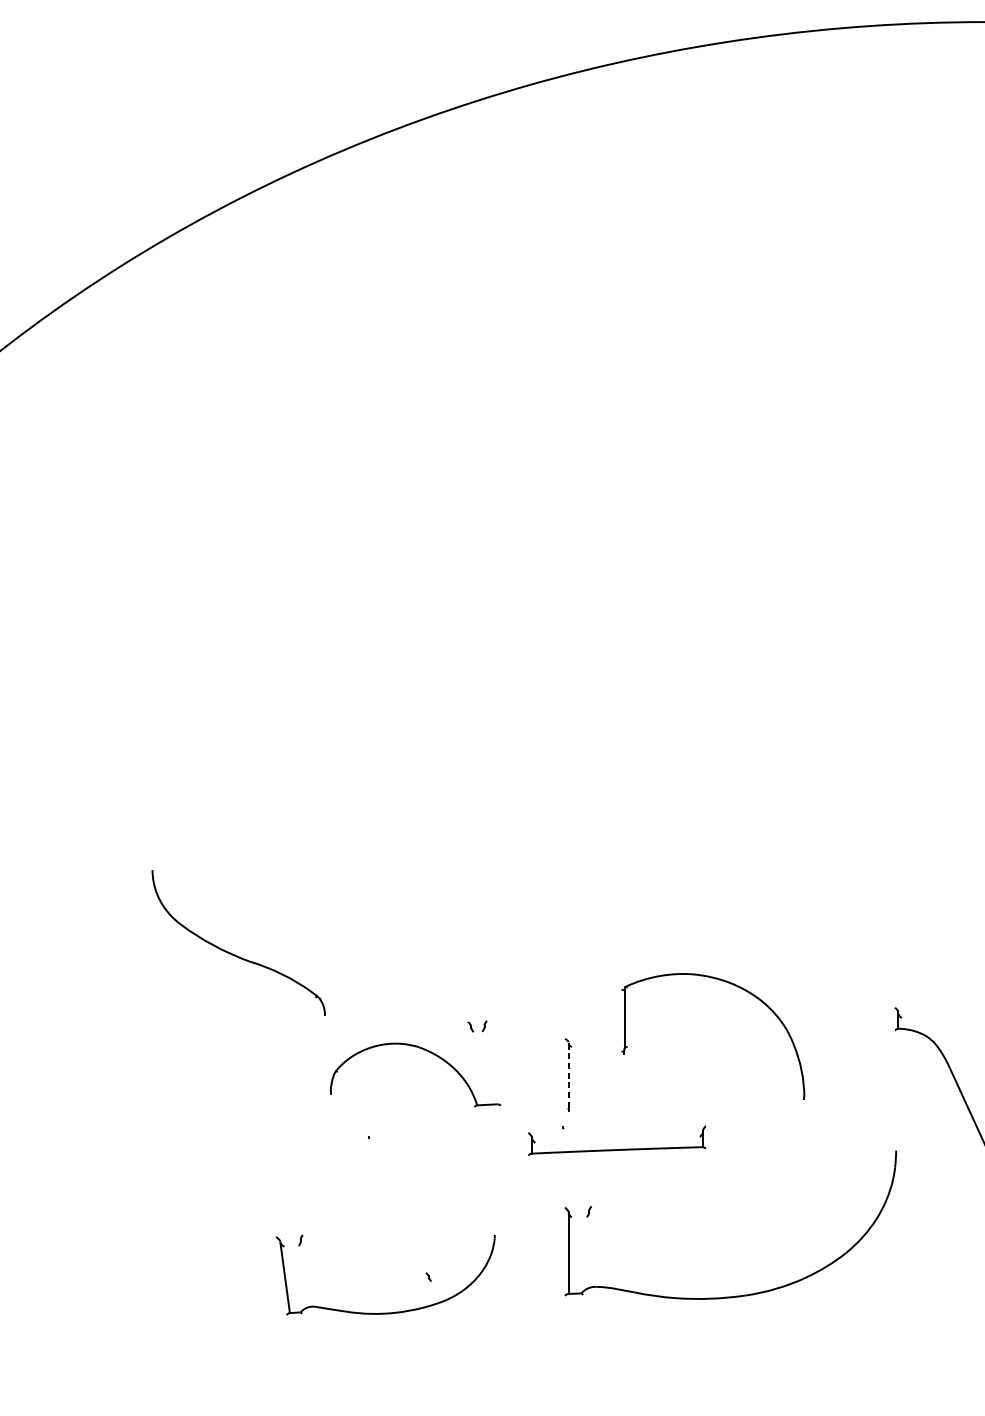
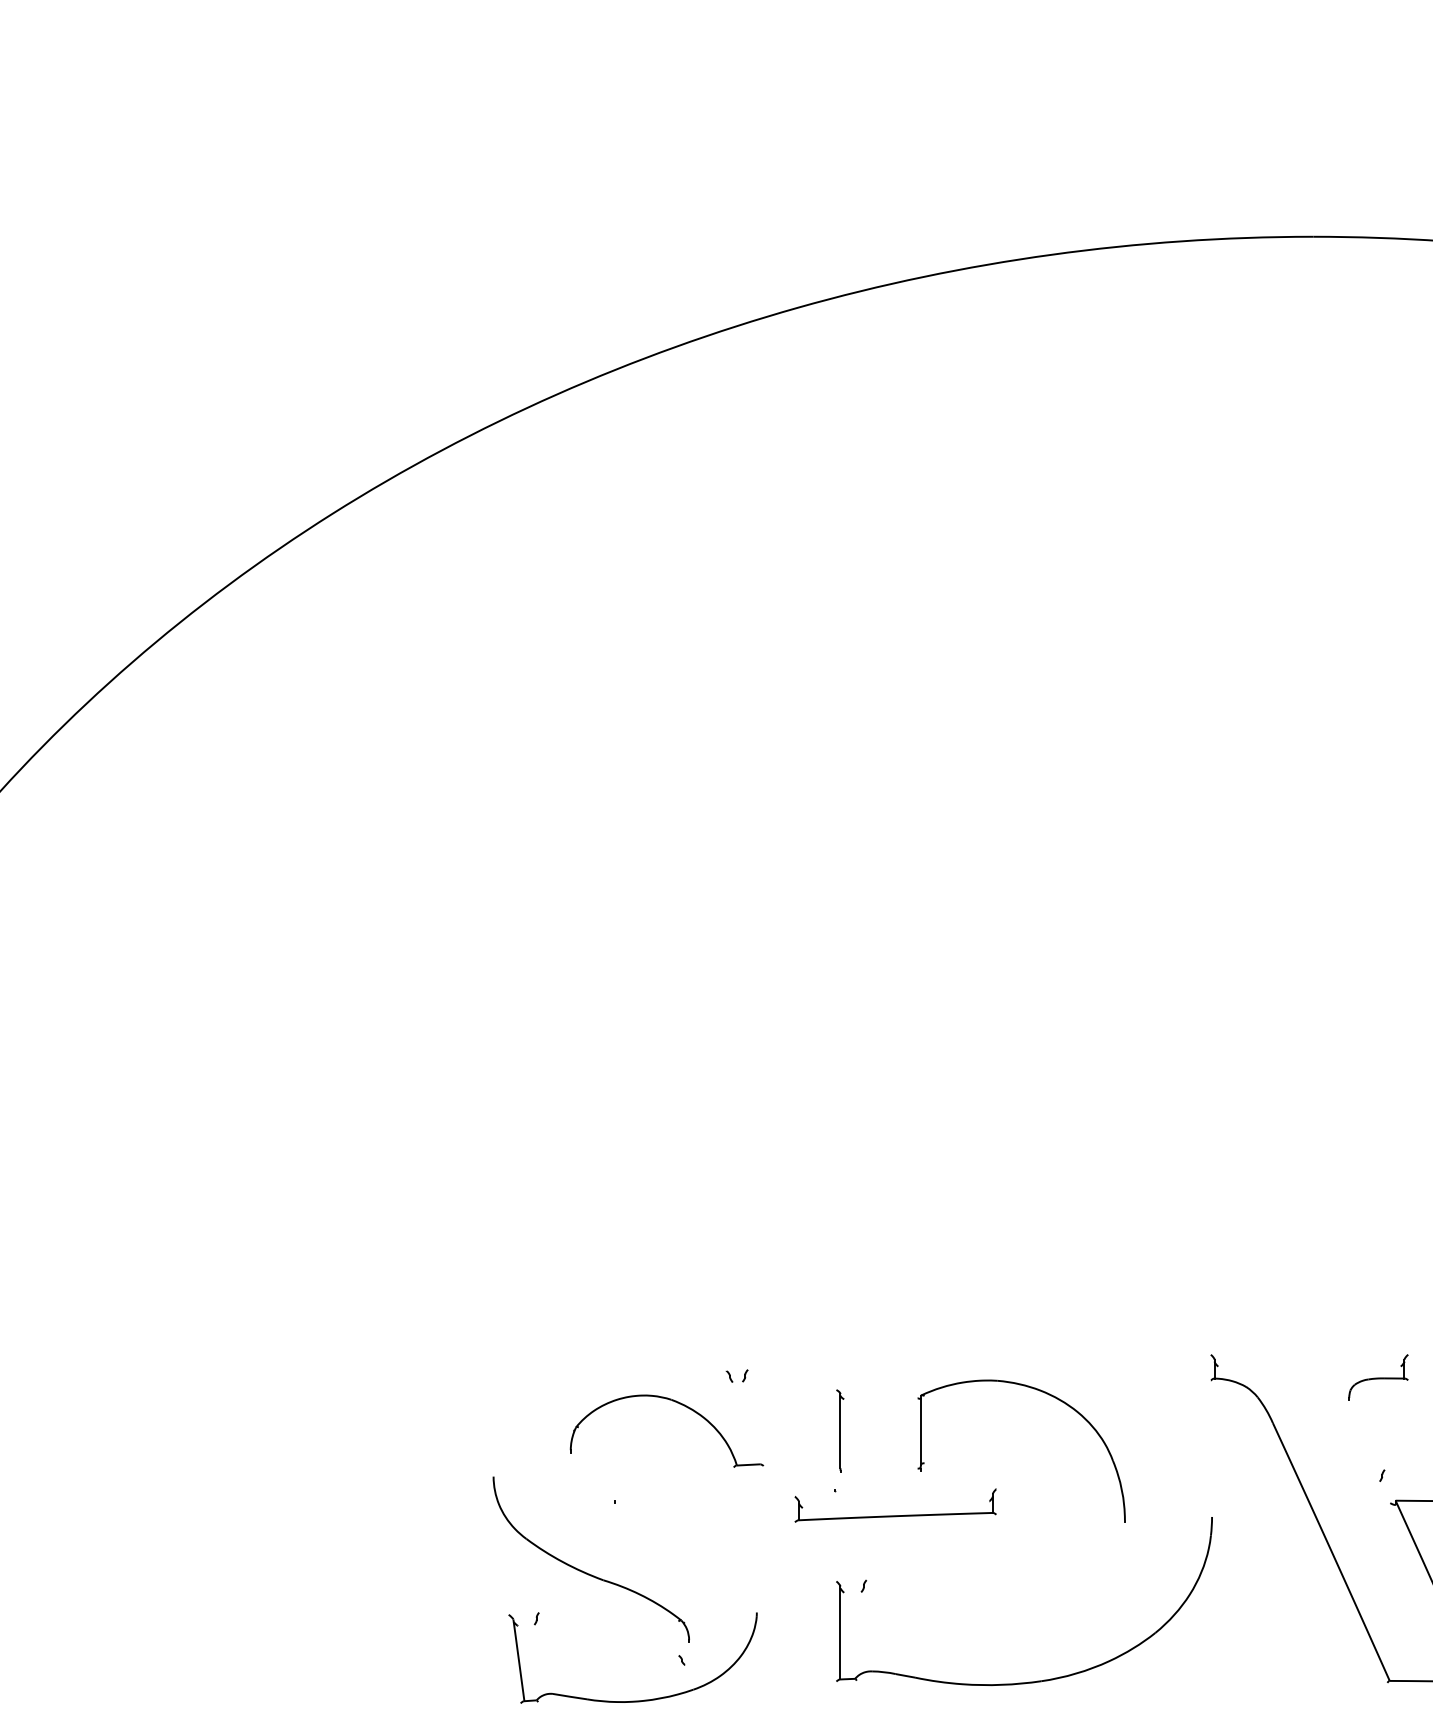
part: (232, 953) -> (584, 1571), moved
part: (736, 987) -> (1048, 1395), moved
line: (568, 1074) -> (840, 1430), dashed -> solid

